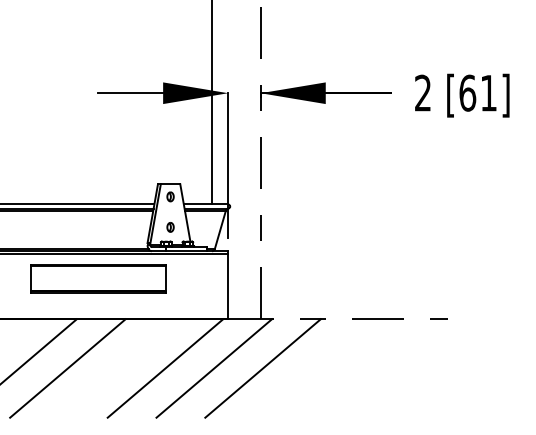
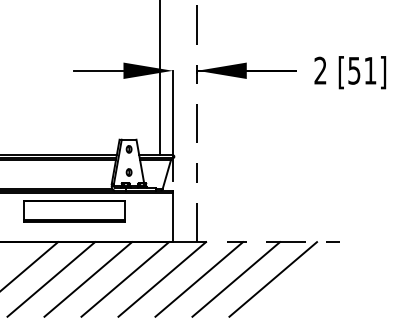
text: (467, 92) -> (354, 70), [61] -> [51]
line: (116, 368) -> (88, 279), added
line: (312, 368) -> (236, 279), added
line: (360, 368) -> (273, 279), added

